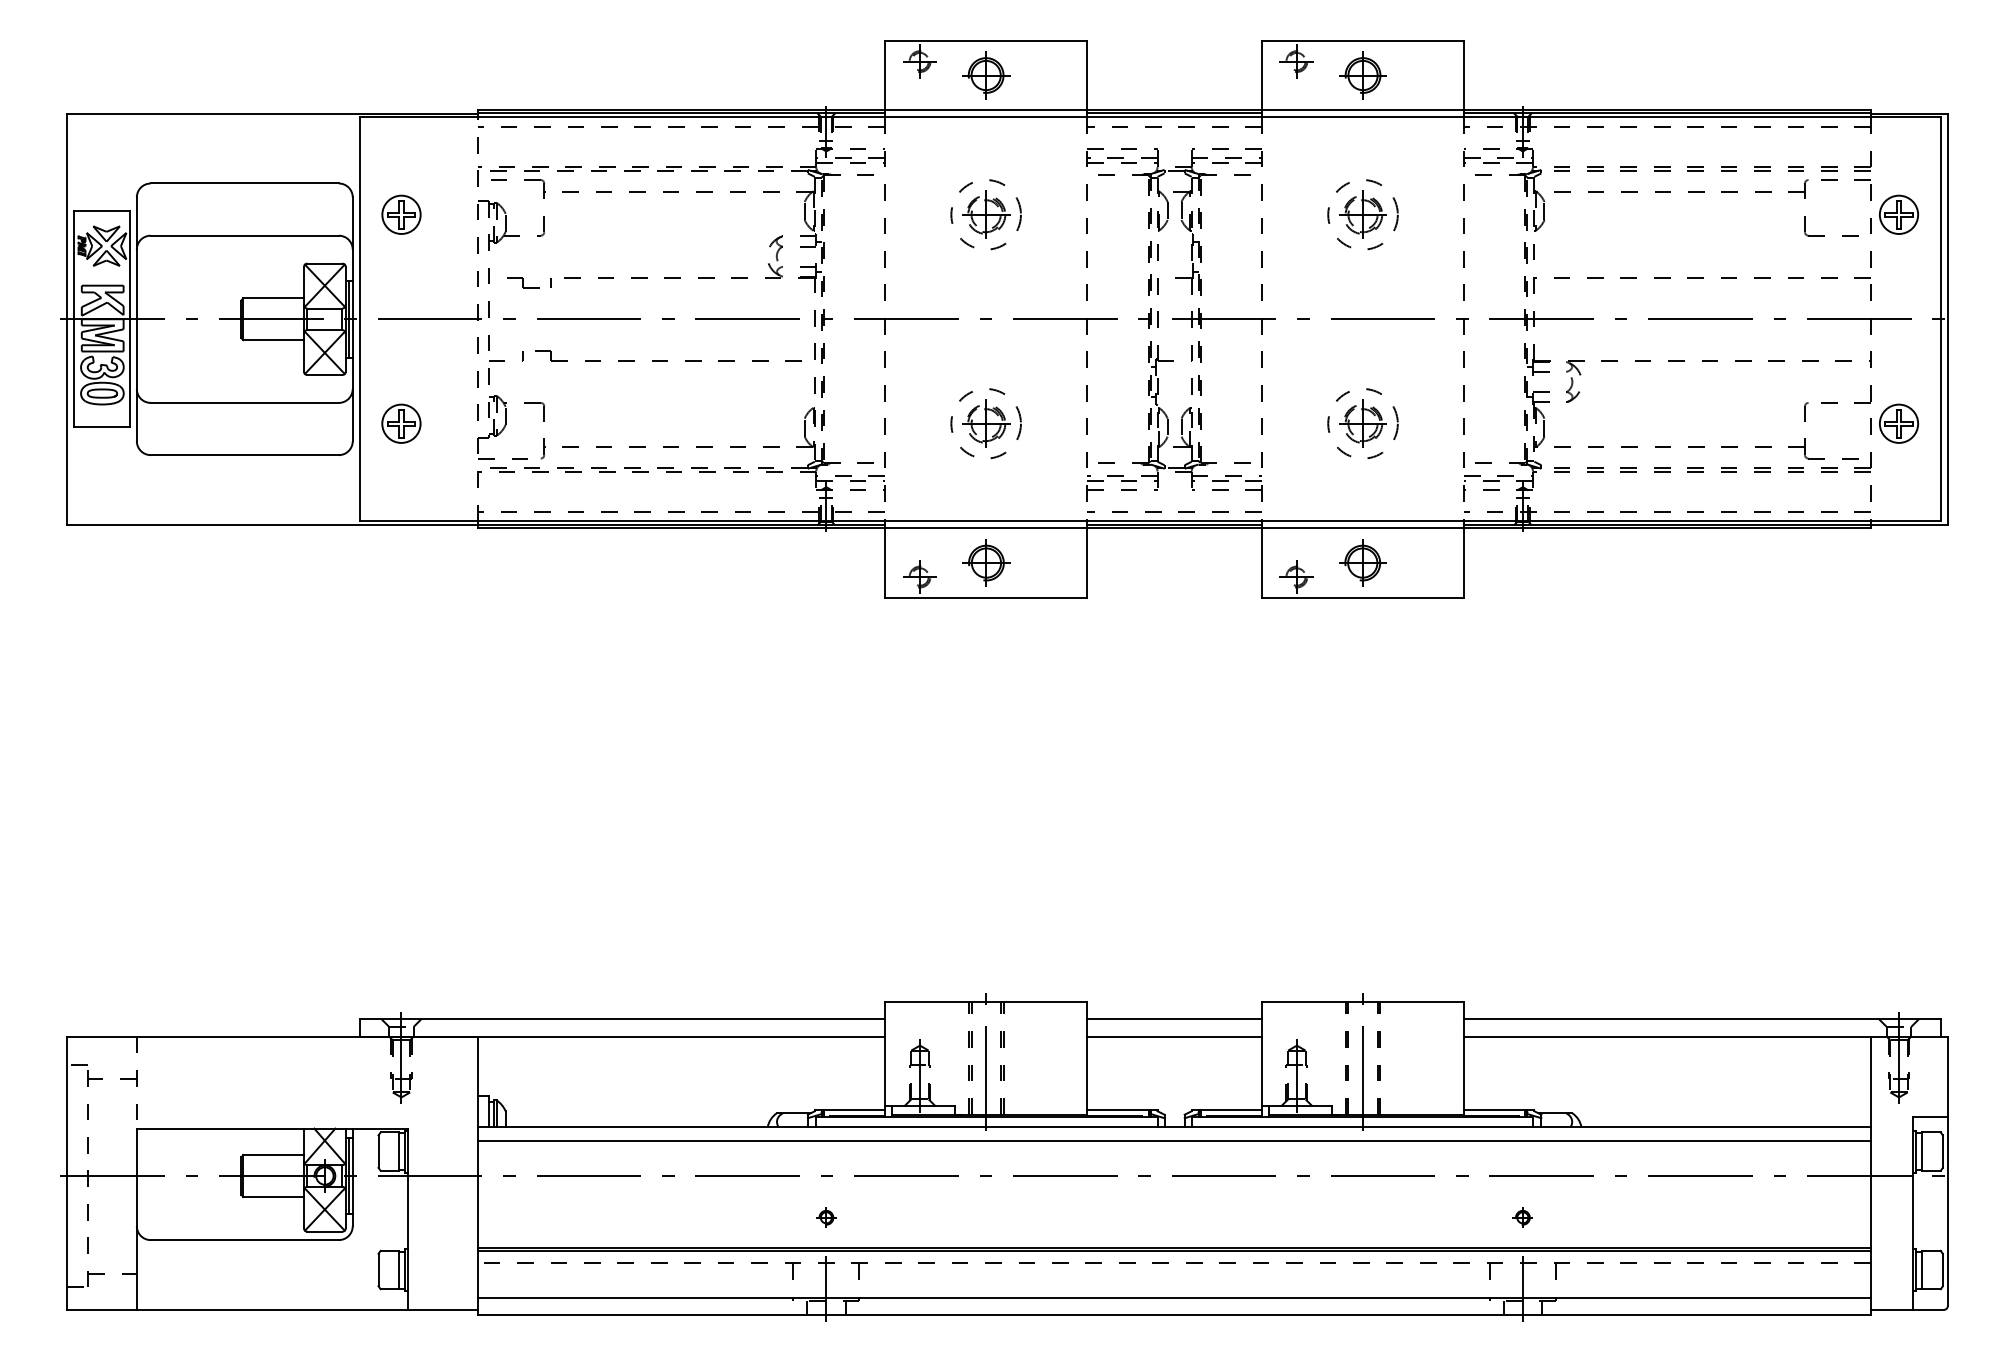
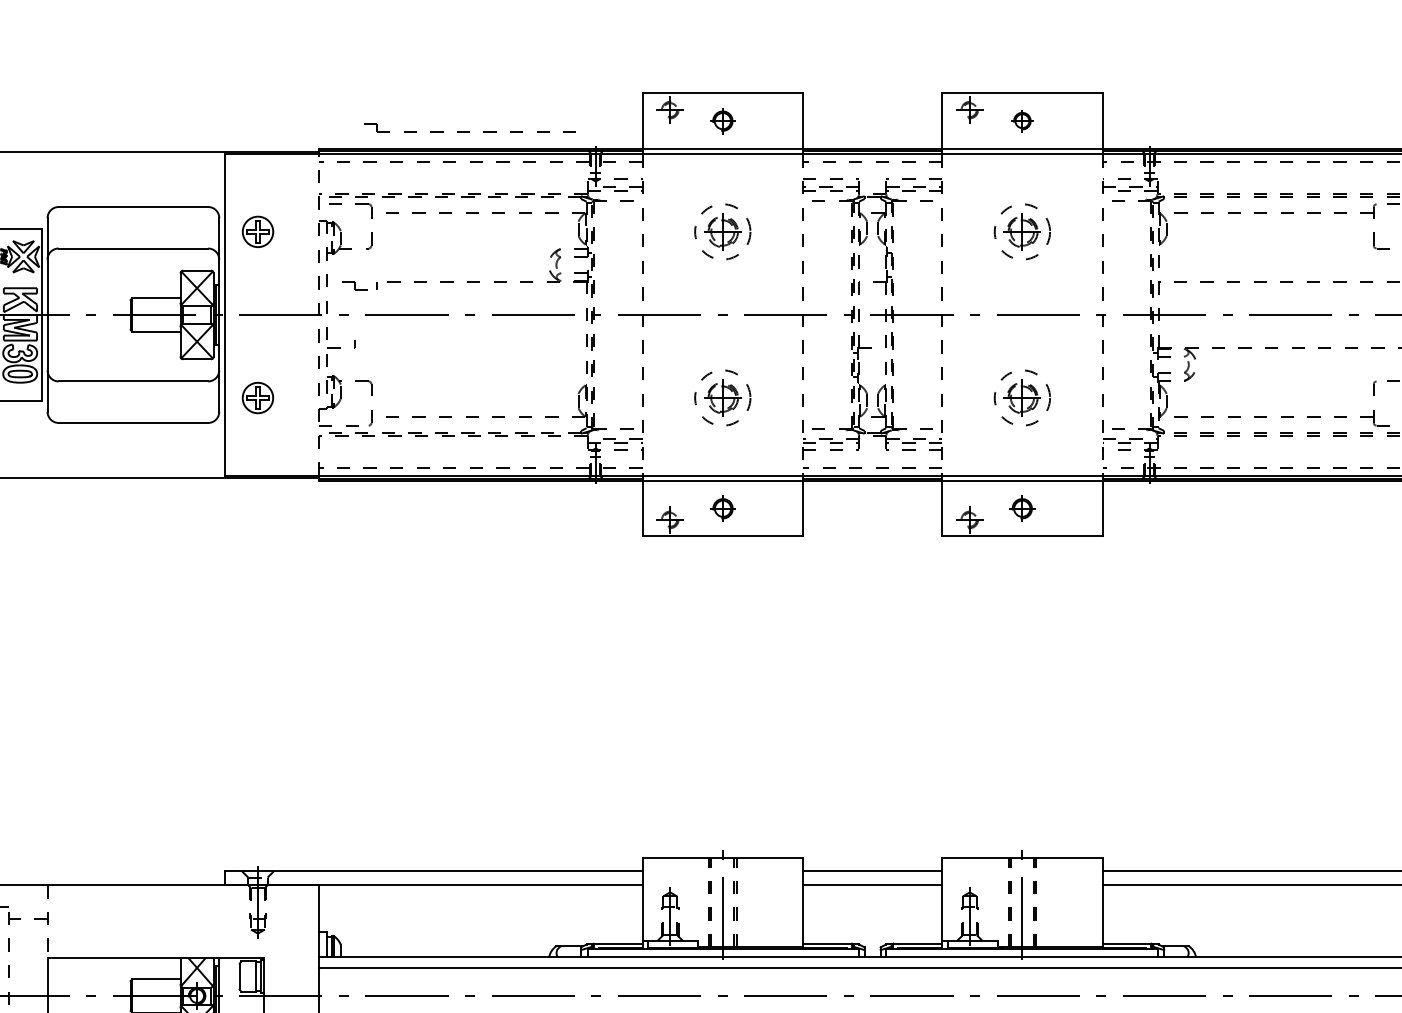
part: (986, 75) -> (723, 121), size x0.7
part: (1362, 75) -> (1021, 121), size x0.6
part: (668, 355) -> (470, 127), moved
part: (986, 562) -> (723, 508), size x0.7
part: (1362, 562) -> (1021, 508), size x0.7

